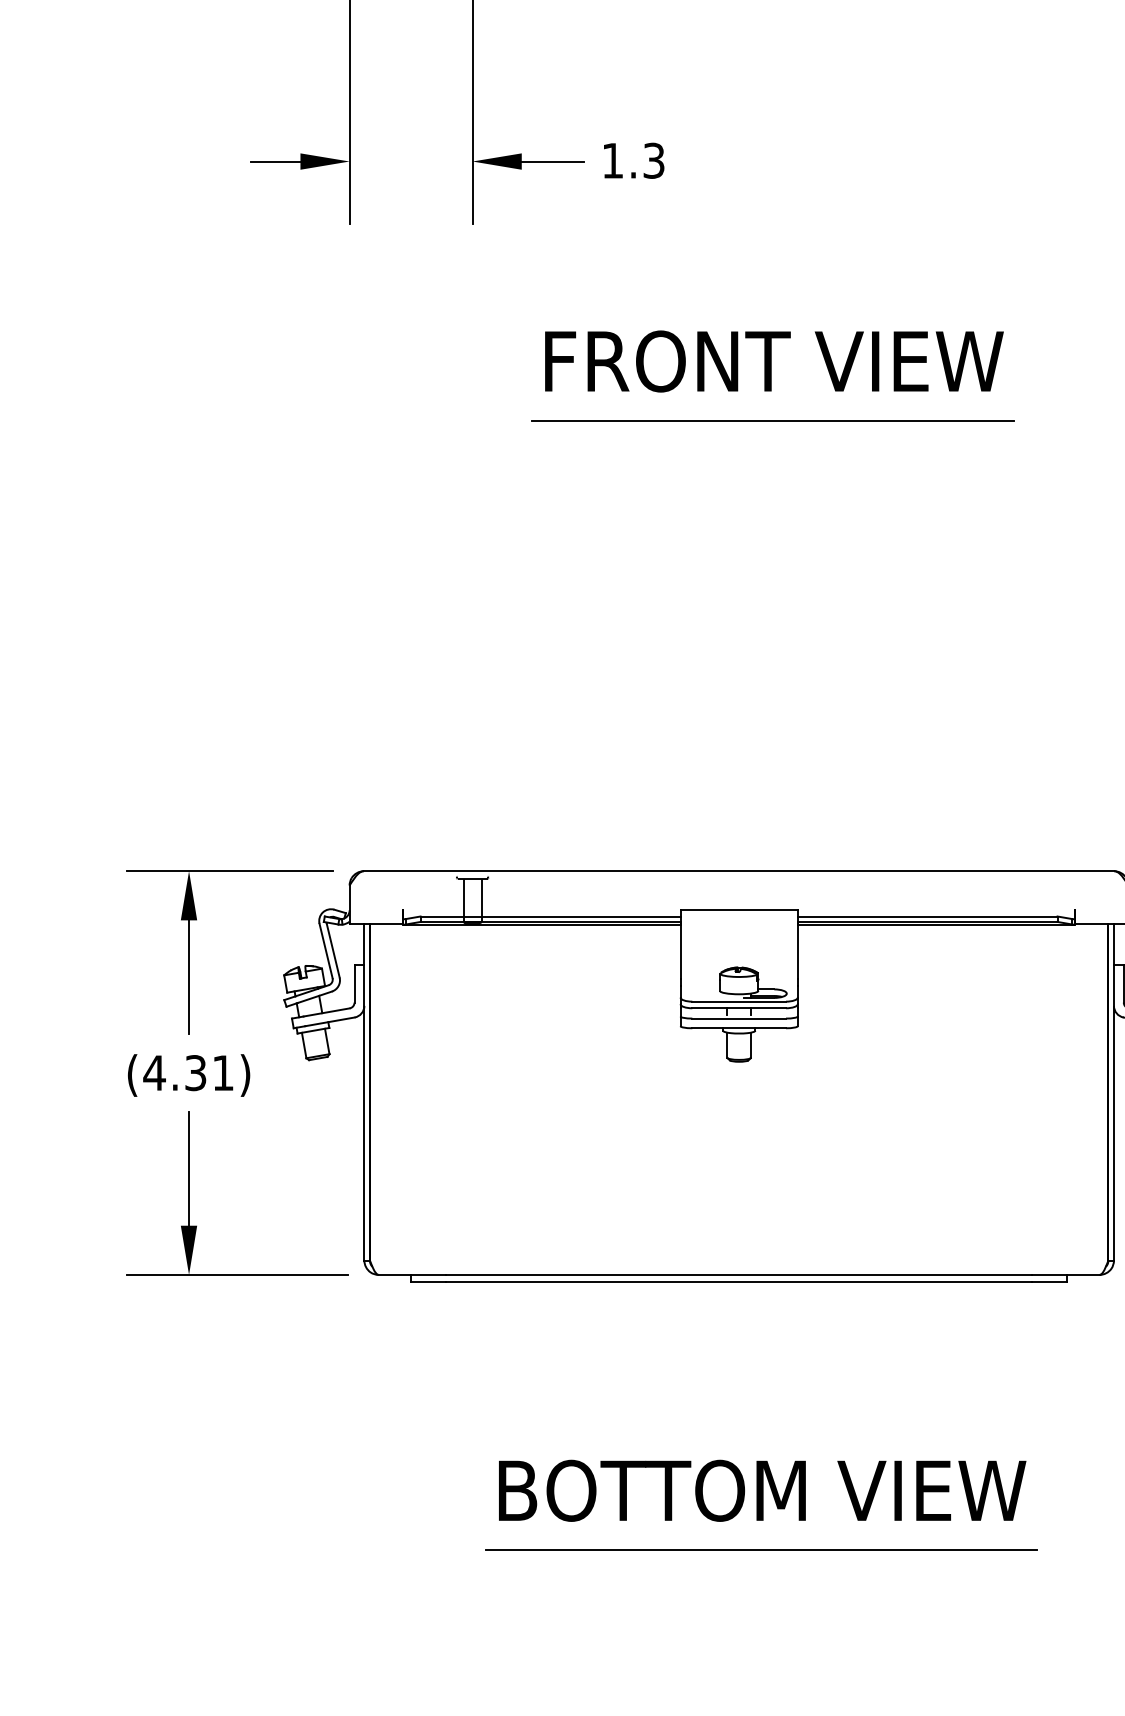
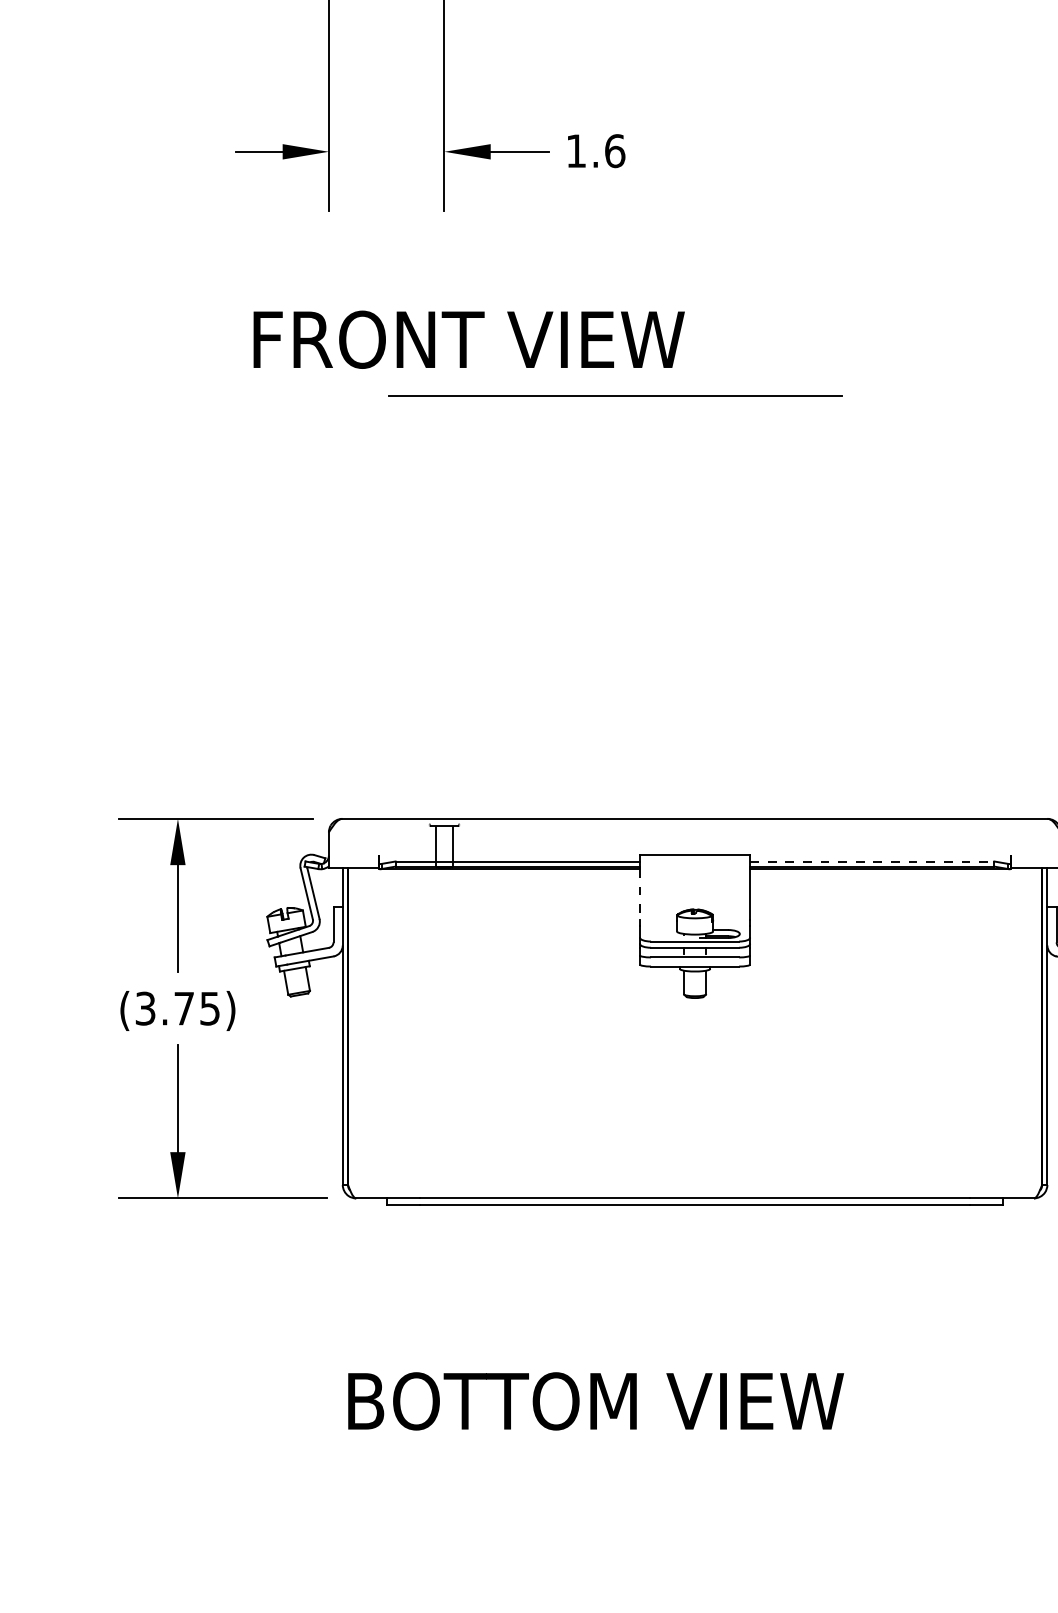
text: (654, 161) -> (615, 151), 1.3 -> 1.6
text: (773, 361) -> (468, 339), moved
line: (772, 420) -> (615, 395), moved
line: (927, 916) -> (872, 861), solid -> dashed
line: (681, 951) -> (640, 894), solid -> dashed
text: (187, 1072) -> (176, 1008), (4.31) -> (3.75)
text: (761, 1490) -> (595, 1401), moved
line: (760, 1550) -> (715, 1457), removed

